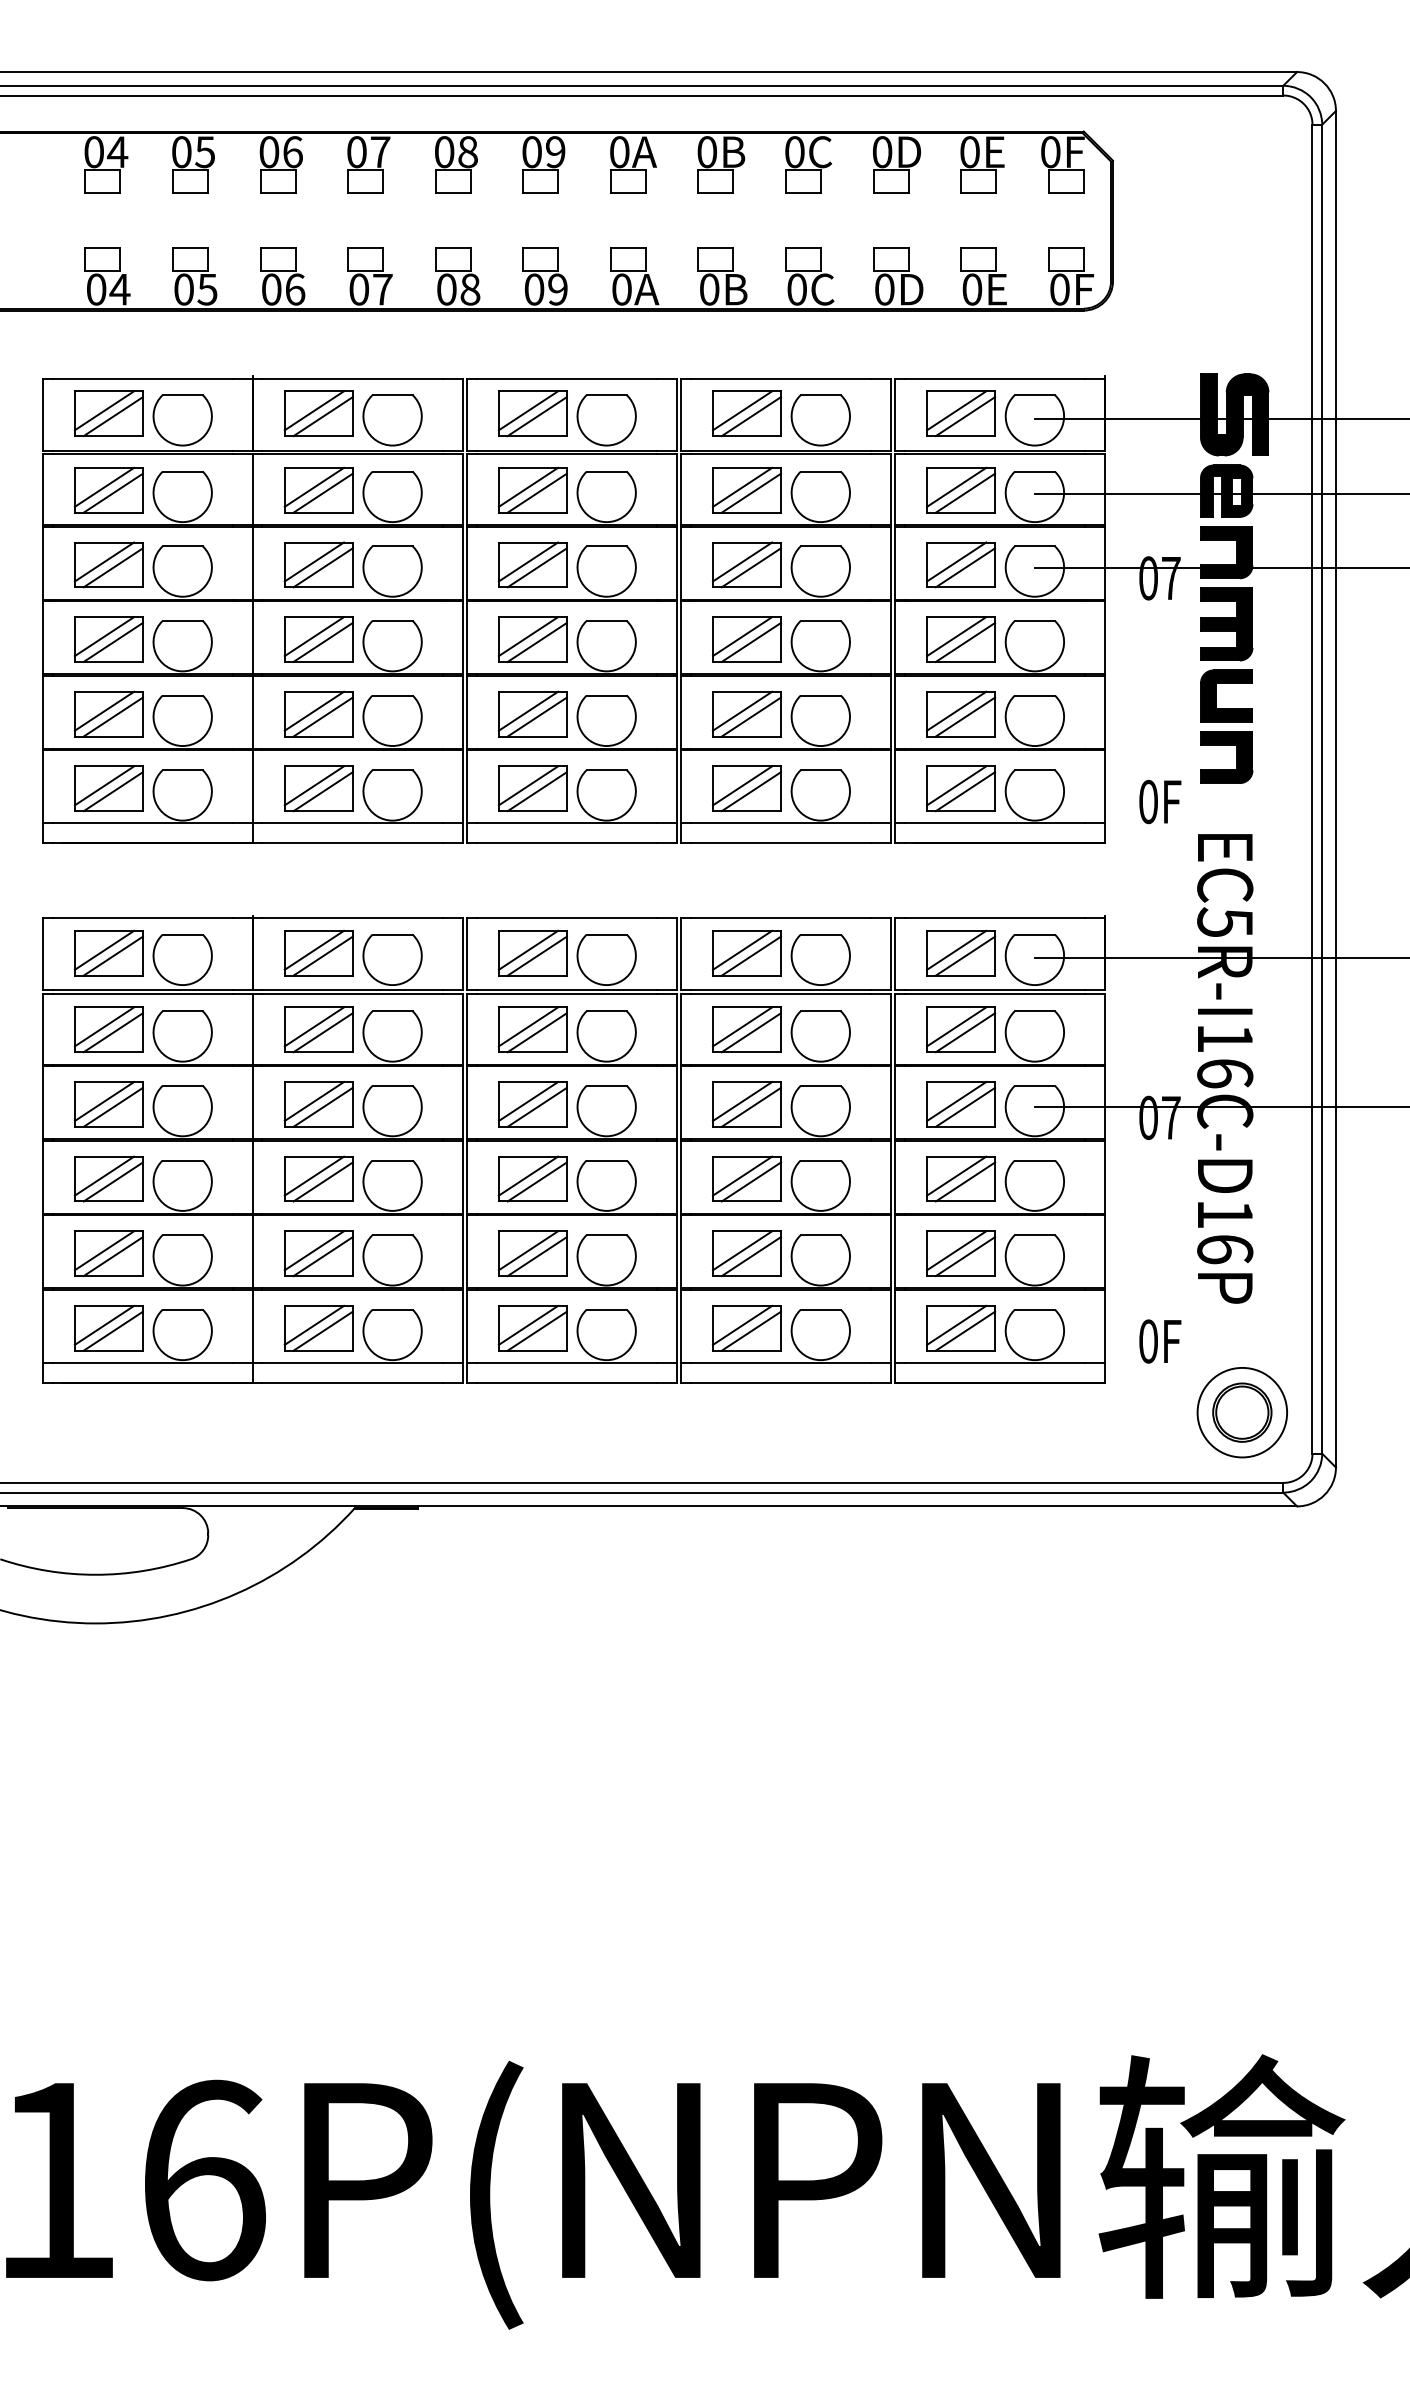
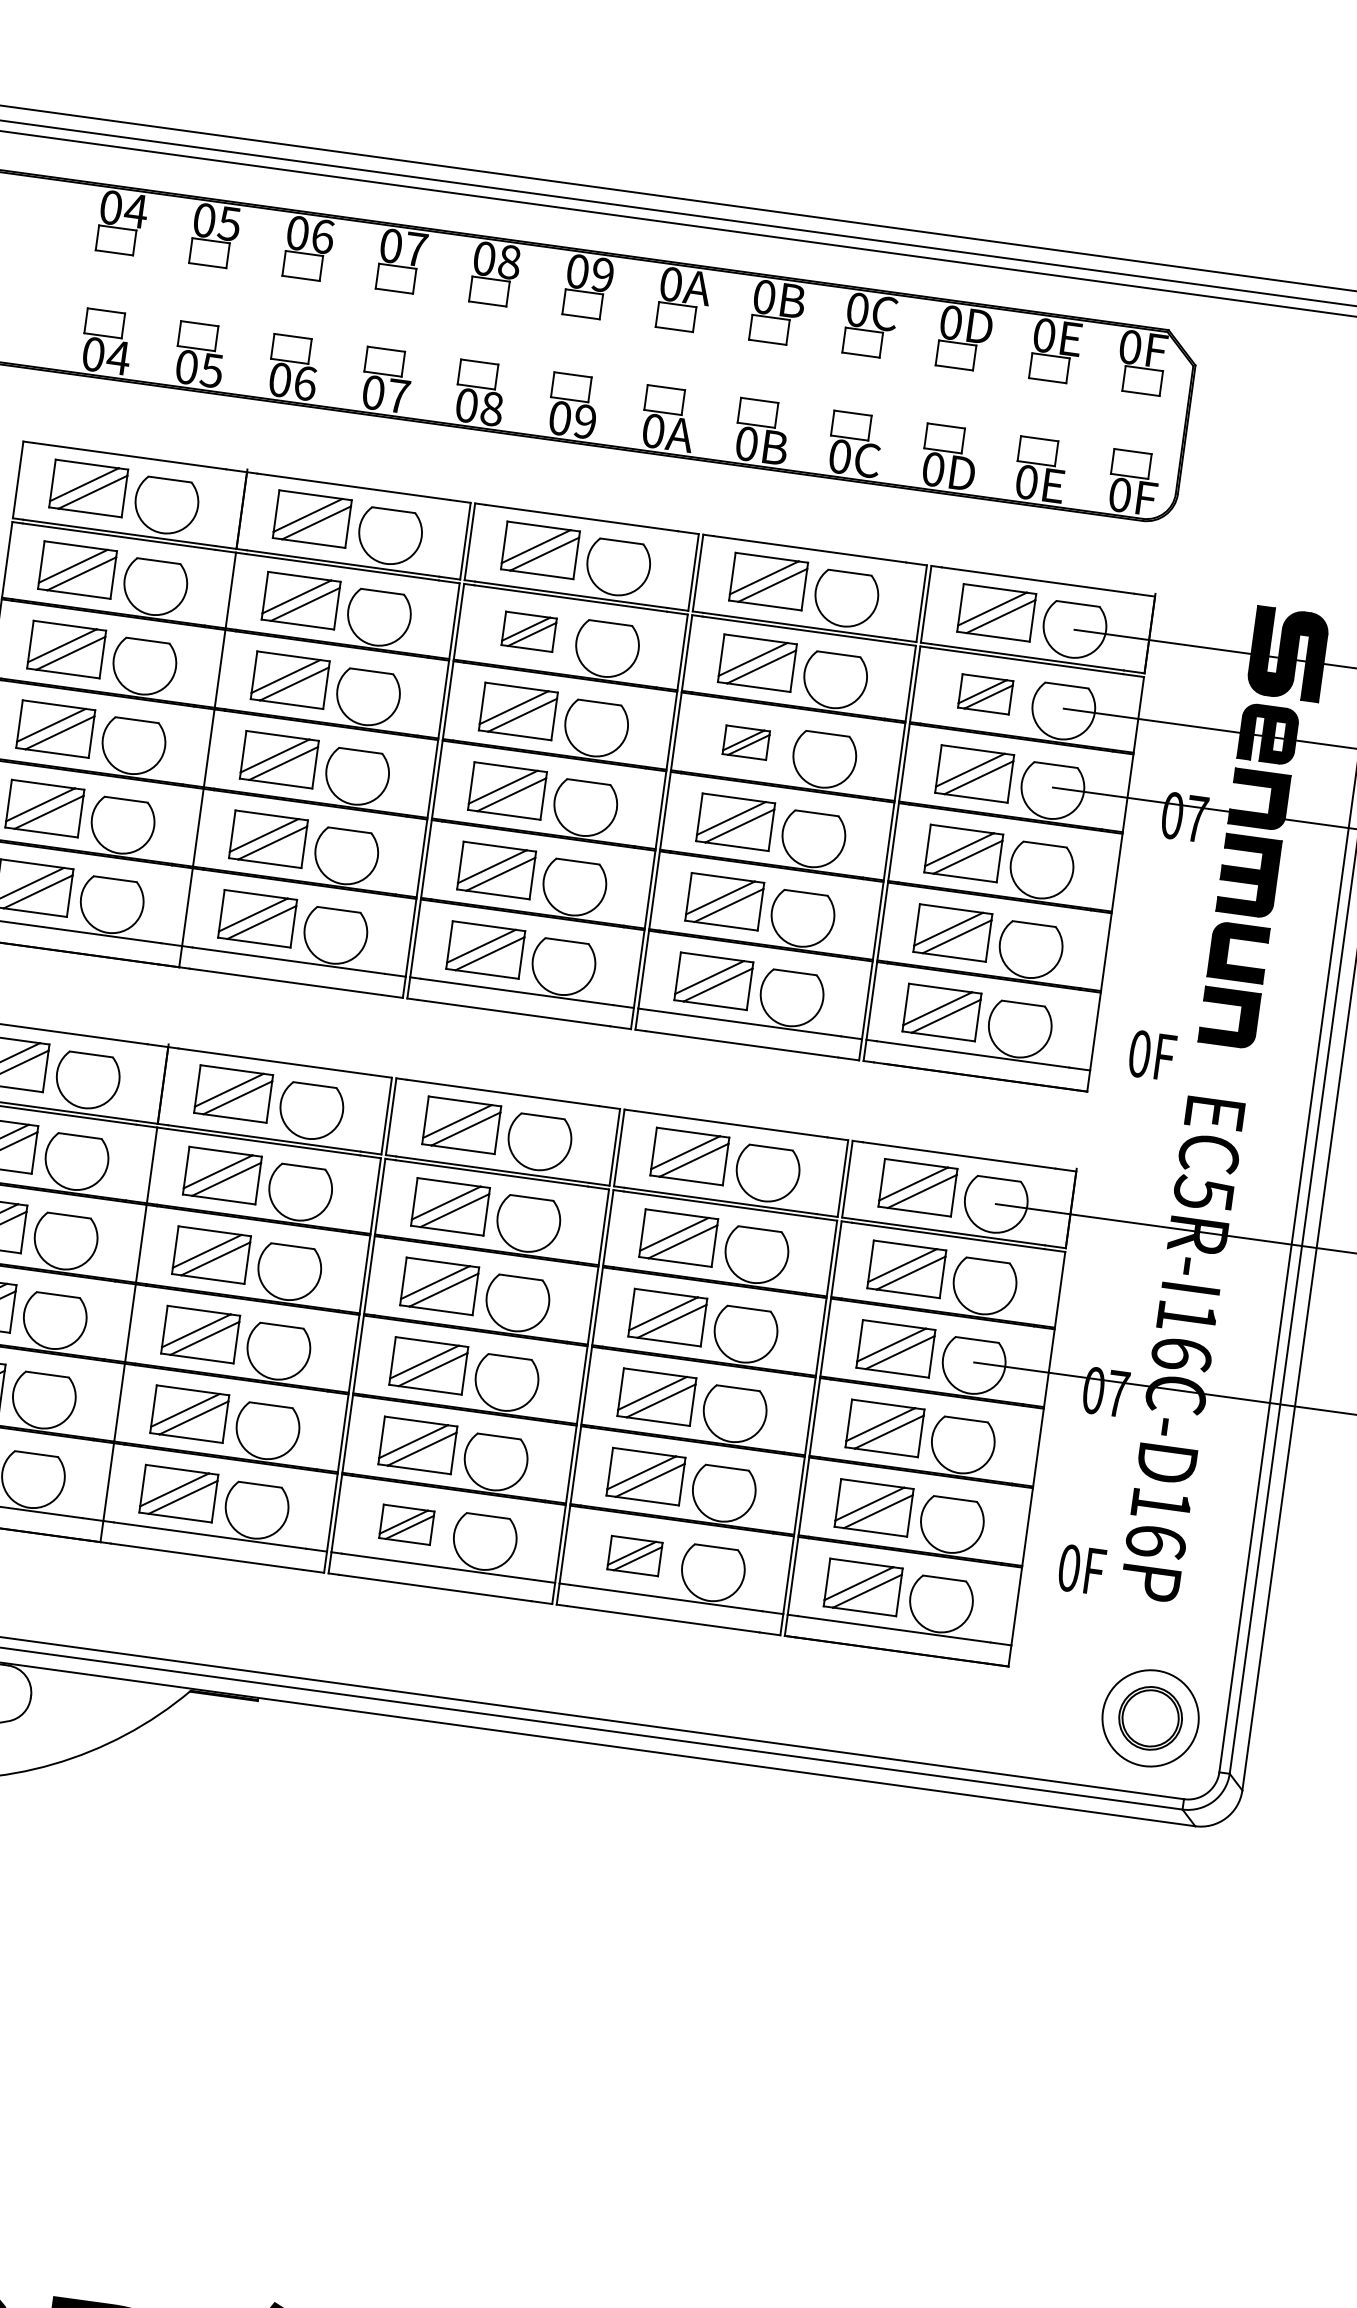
part: (532, 489) -> (528, 631), size x0.7
part: (961, 489) -> (986, 693), size x0.7
part: (746, 564) -> (746, 742), size x0.6
part: (532, 1327) -> (406, 1524), size x0.7
part: (746, 1327) -> (634, 1555), size x0.7
text: (1160, 1341) -> (1082, 1569), moved

